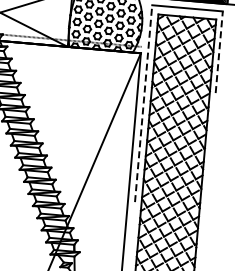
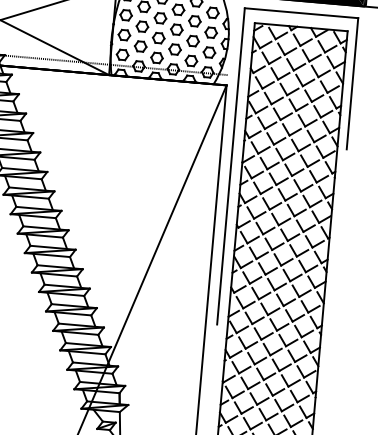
line: (219, 52) -> (352, 84), dashed -> solid
line: (143, 103) -> (230, 166), dashed -> solid

